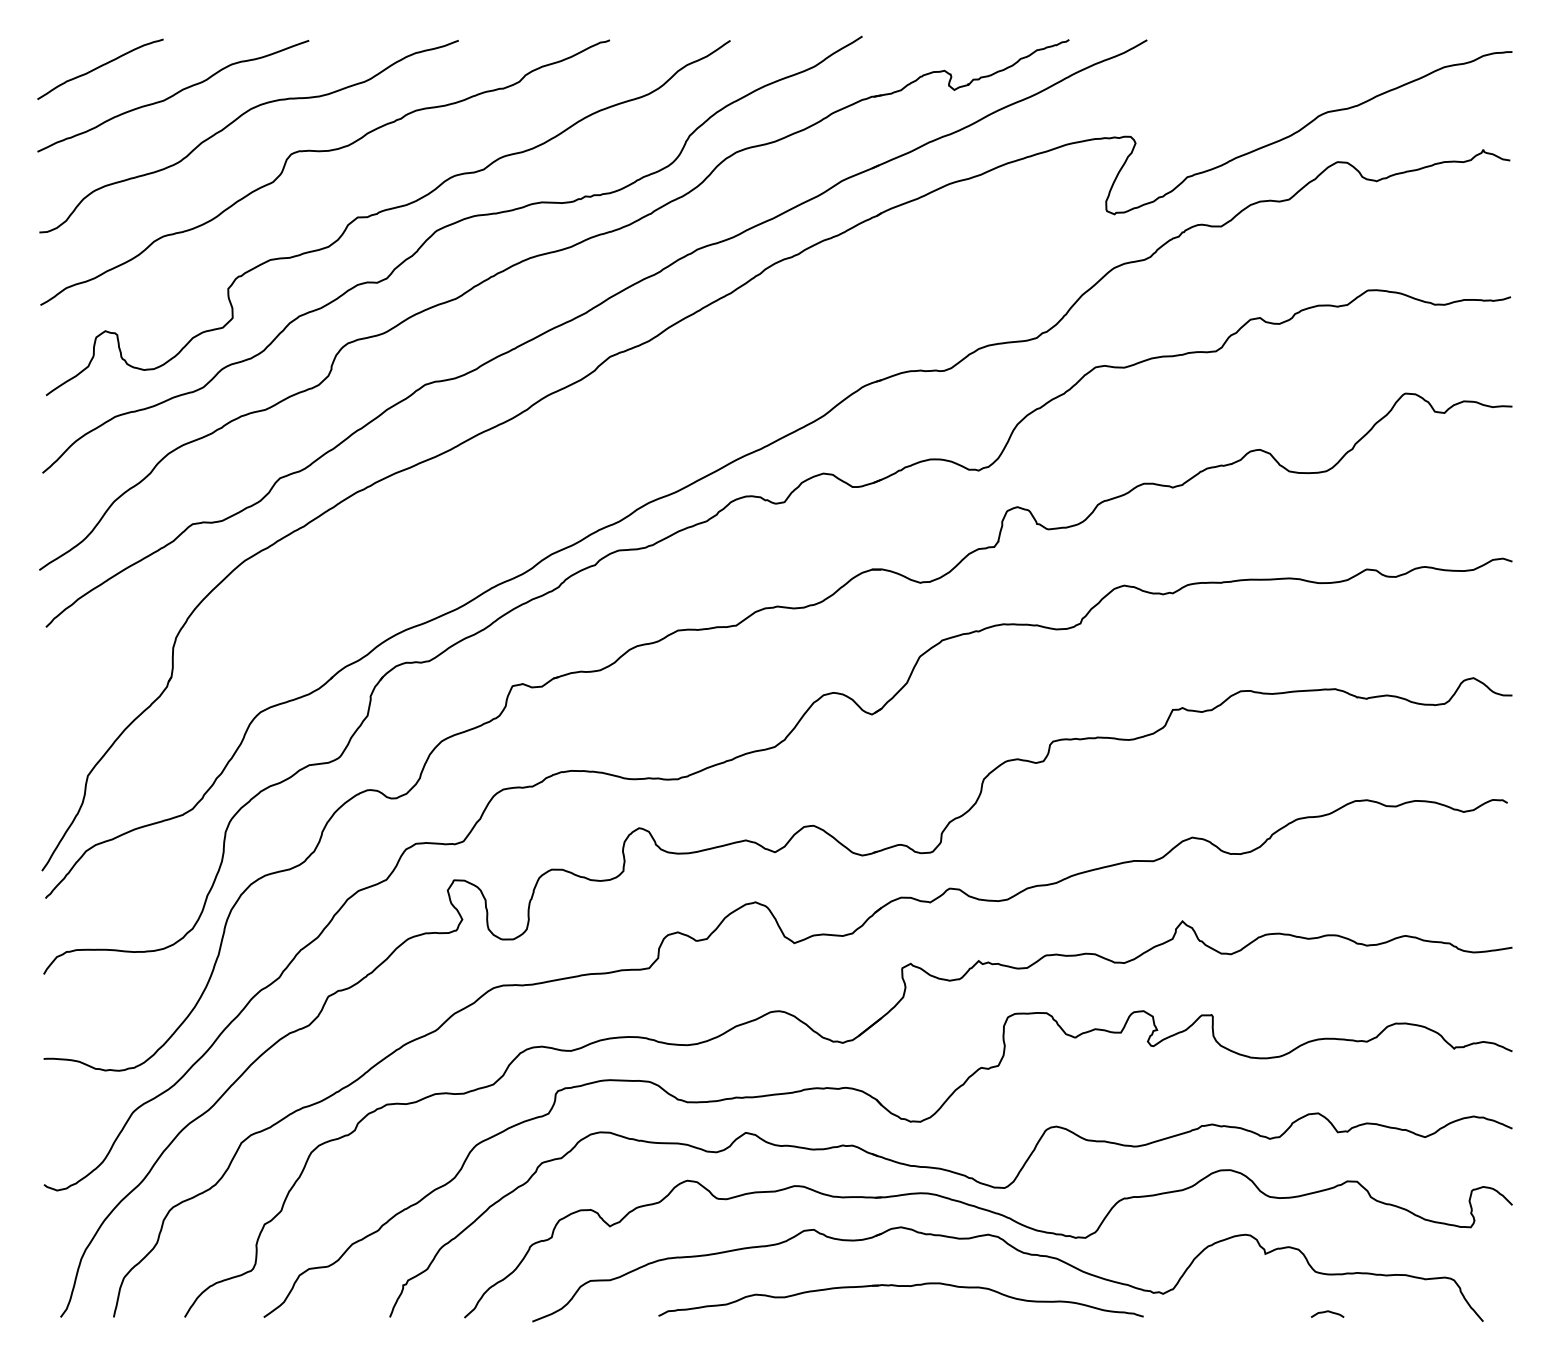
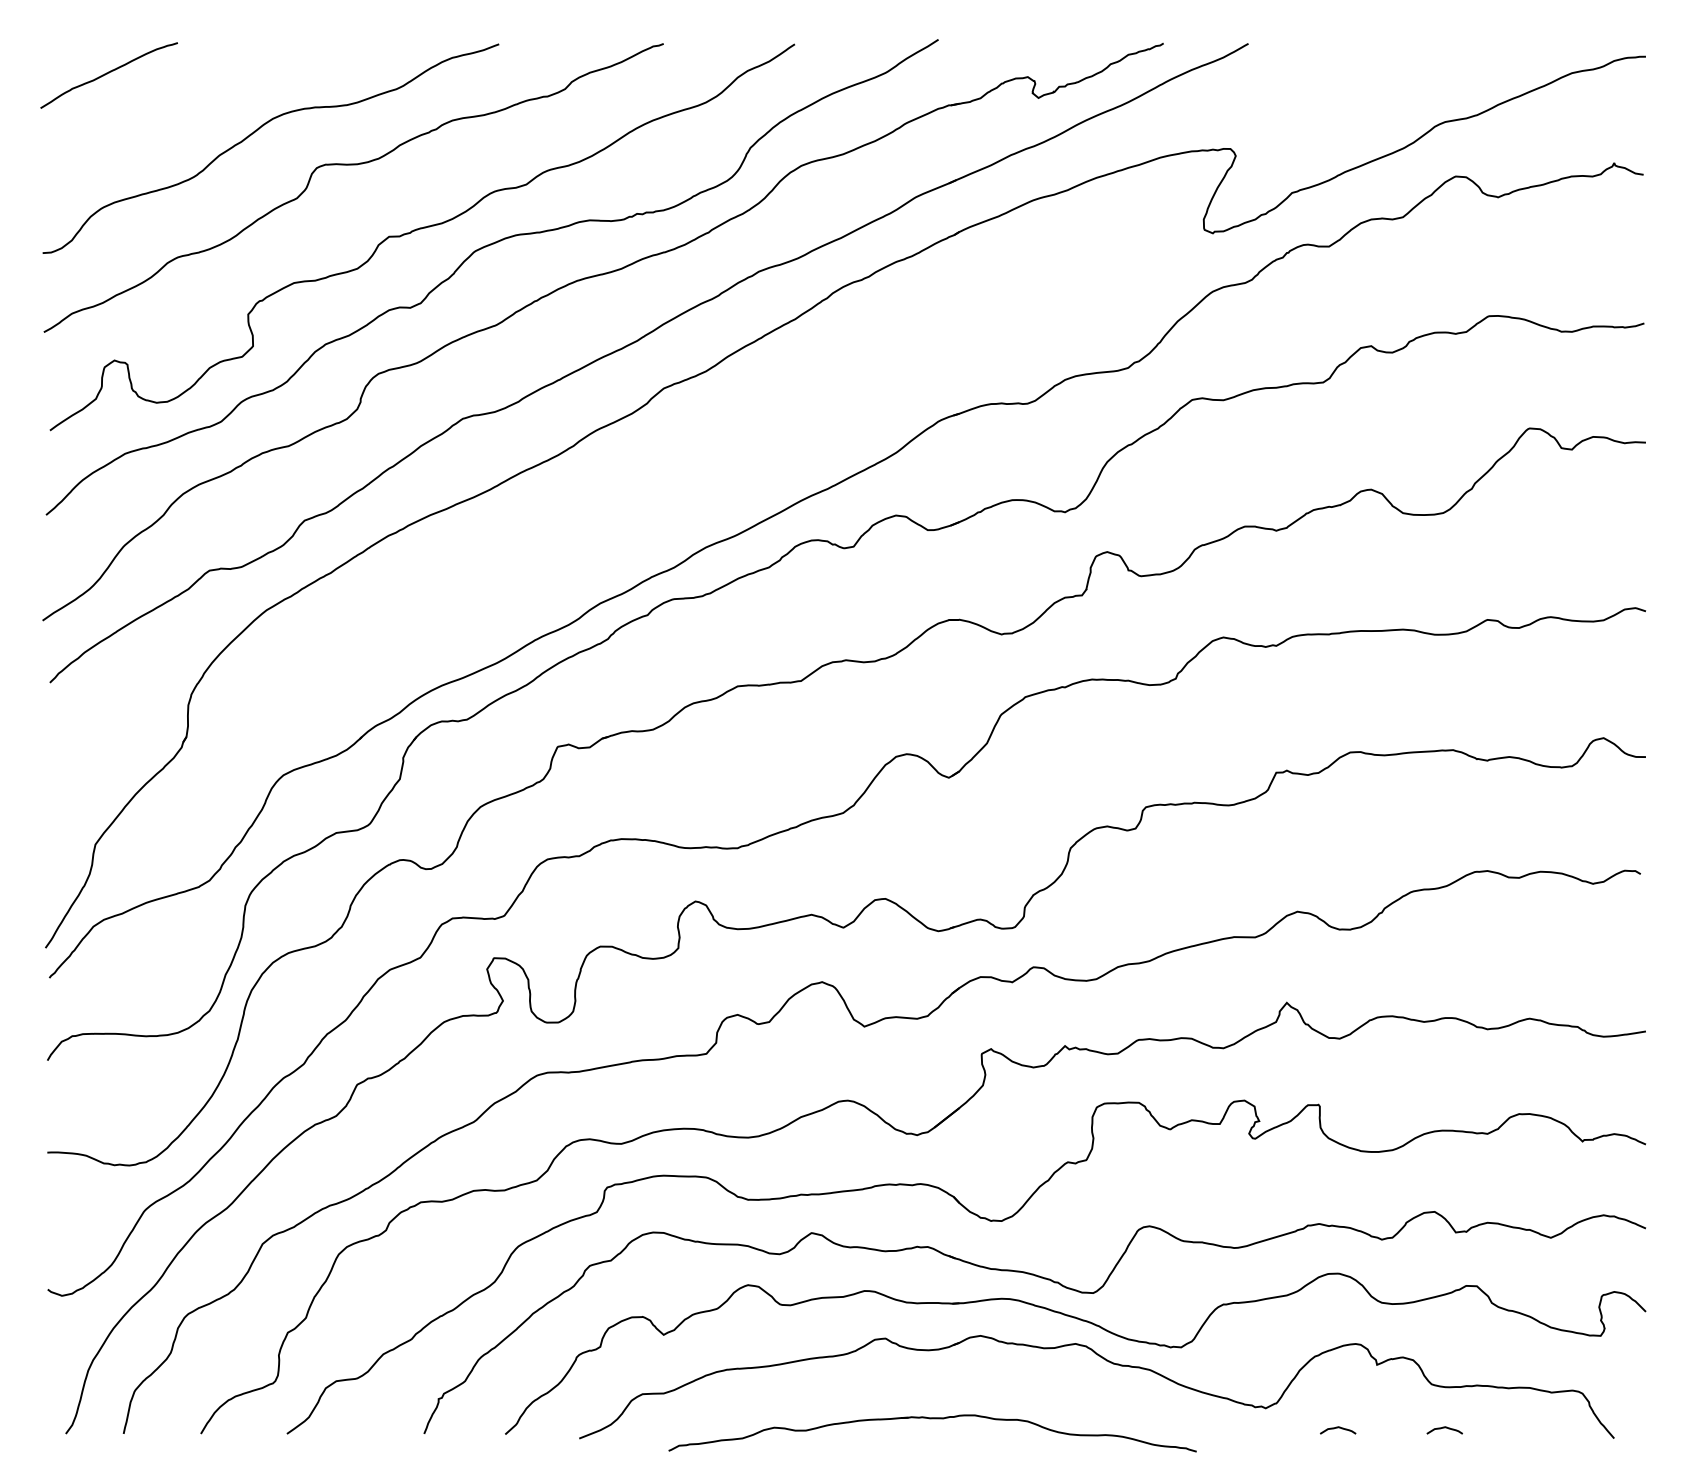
curve: (173, 95) -> (188, 104), removed
part: (900, 1286) -> (932, 1418), moved
curve: (1229, 1312) -> (1338, 1428), added

